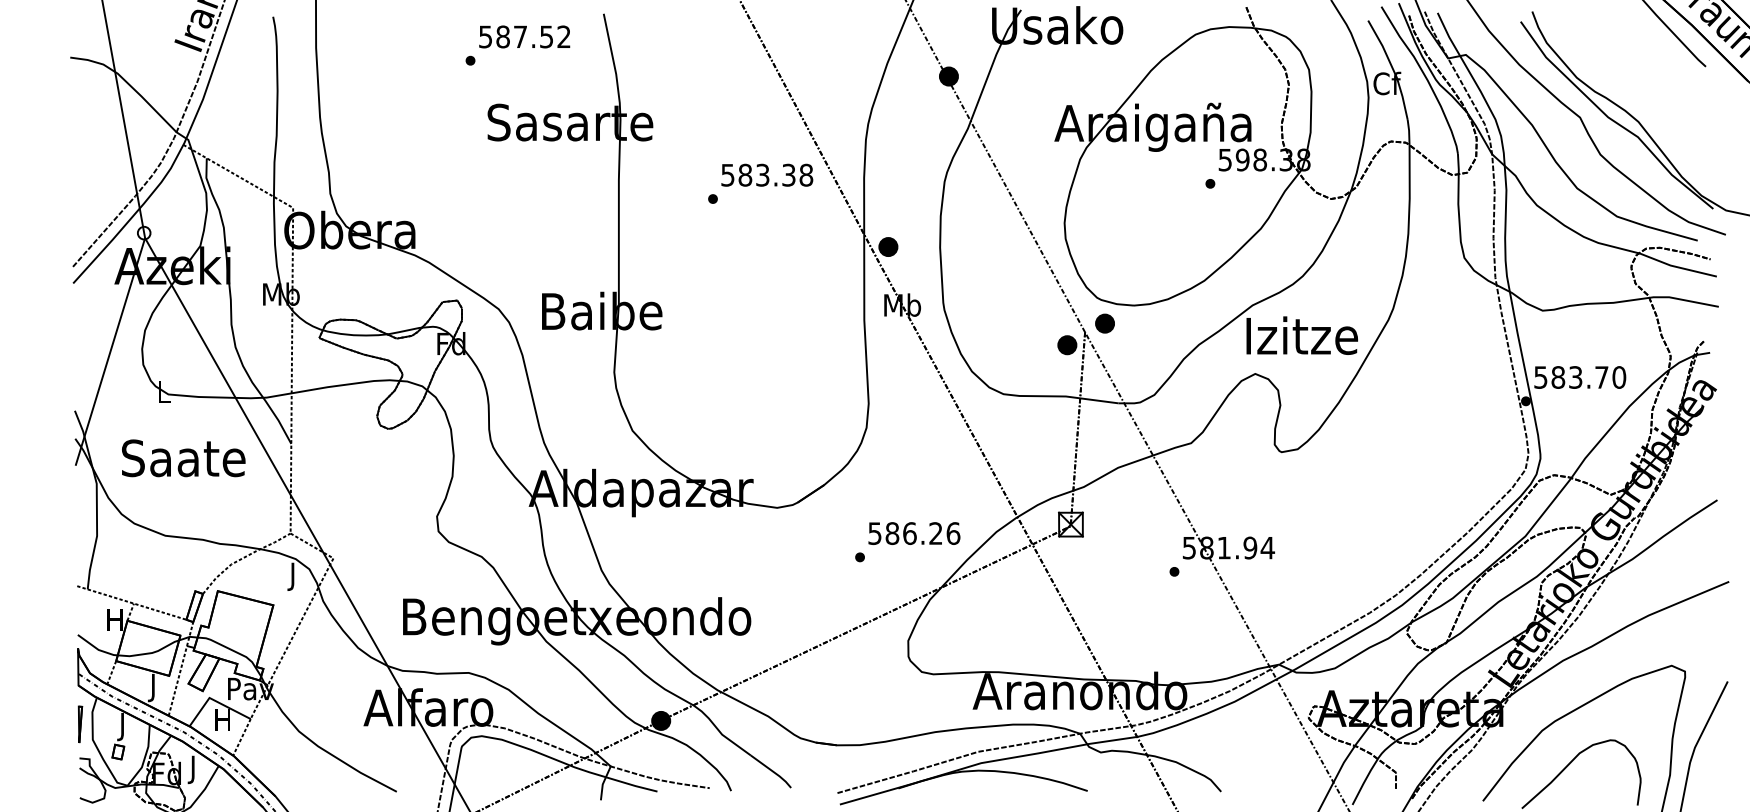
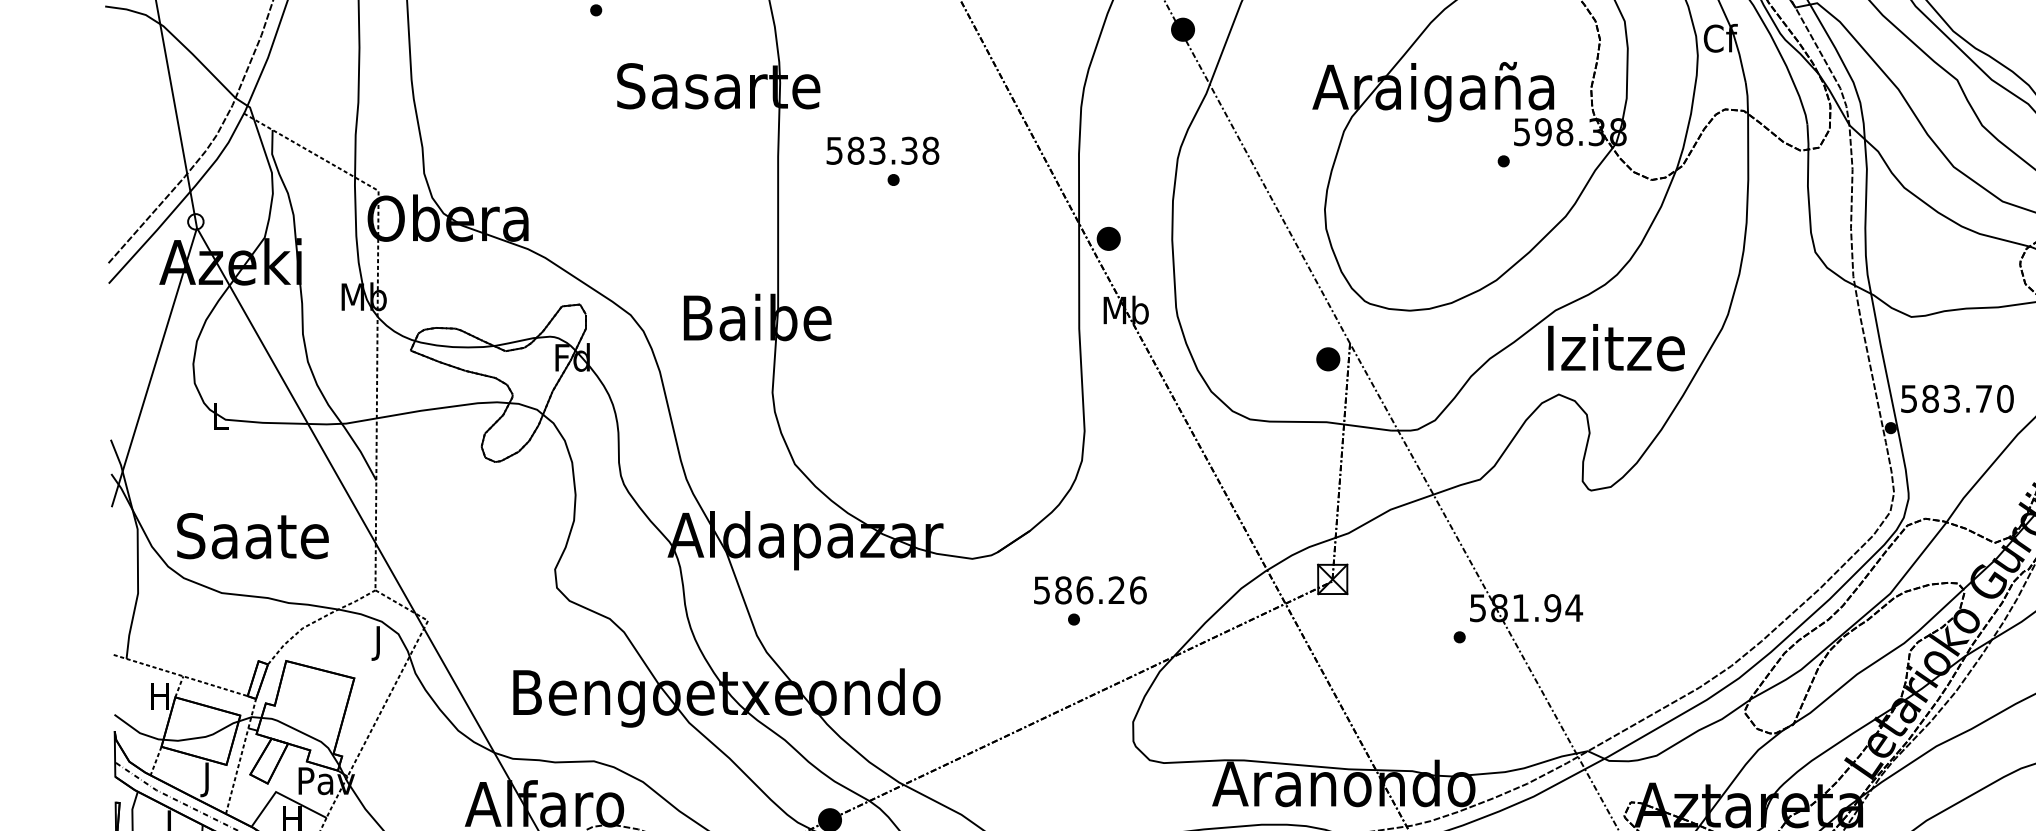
text: (767, 174) -> (883, 149), moved
part: (1104, 323) -> (1373, 332), removed
text: (183, 458) -> (252, 536), moved
text: (914, 533) -> (1090, 590), moved

